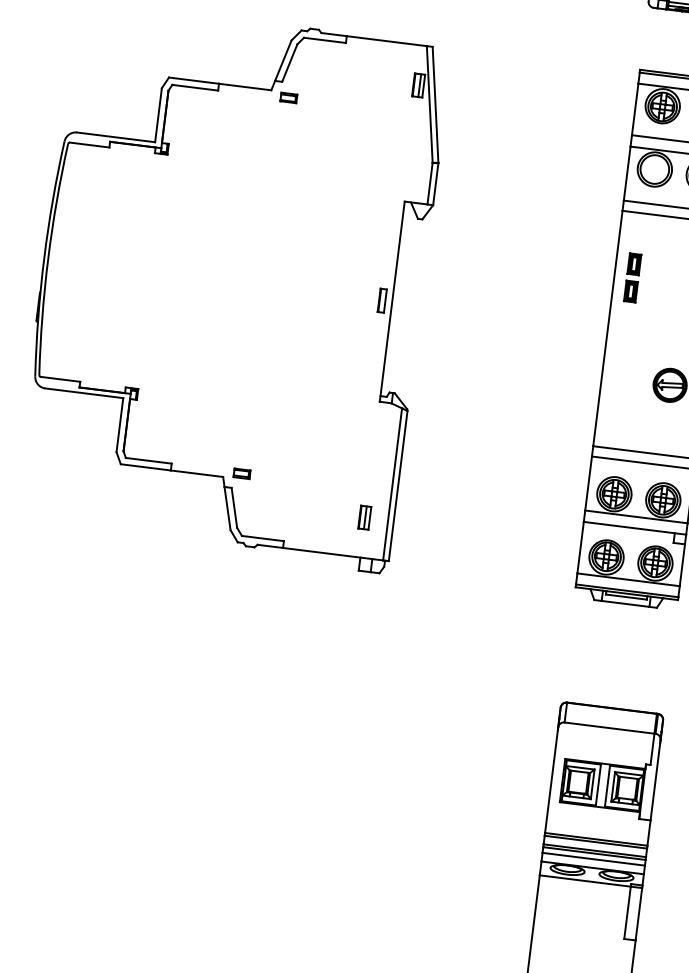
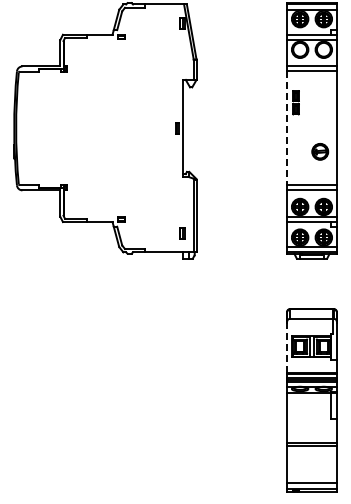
line: (608, 328) -> (287, 128), solid -> dashed
line: (552, 780) -> (287, 347), solid -> dashed

